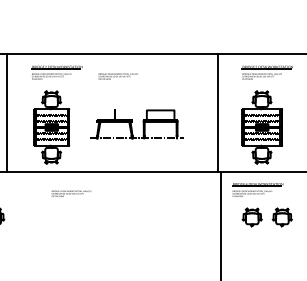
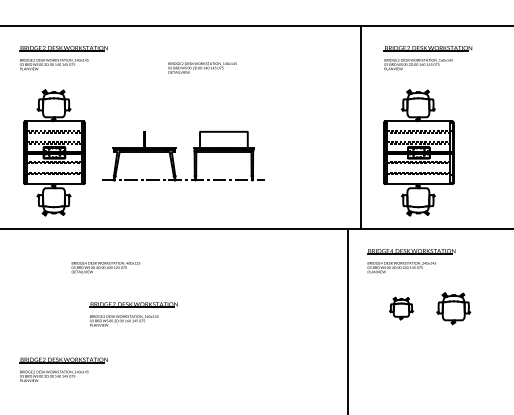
text: (117, 76) -> (201, 67), moved
line: (217, 112) -> (360, 126), moved
part: (136, 124) -> (182, 156), moved
text: (71, 193) -> (105, 267), moved
part: (251, 217) -> (400, 308), size x0.7
part: (96, 220) -> (131, 313), added
part: (56, 252) -> (62, 369), added

